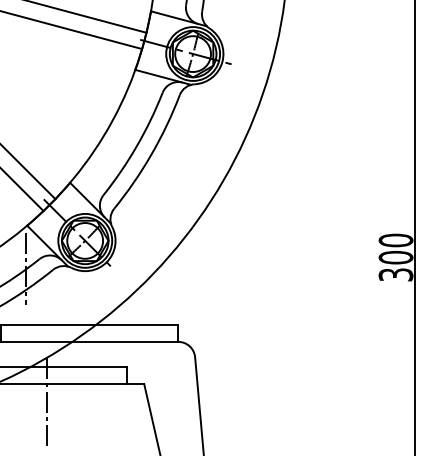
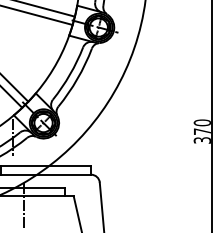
text: (394, 257) -> (201, 131), 300 -> 370

